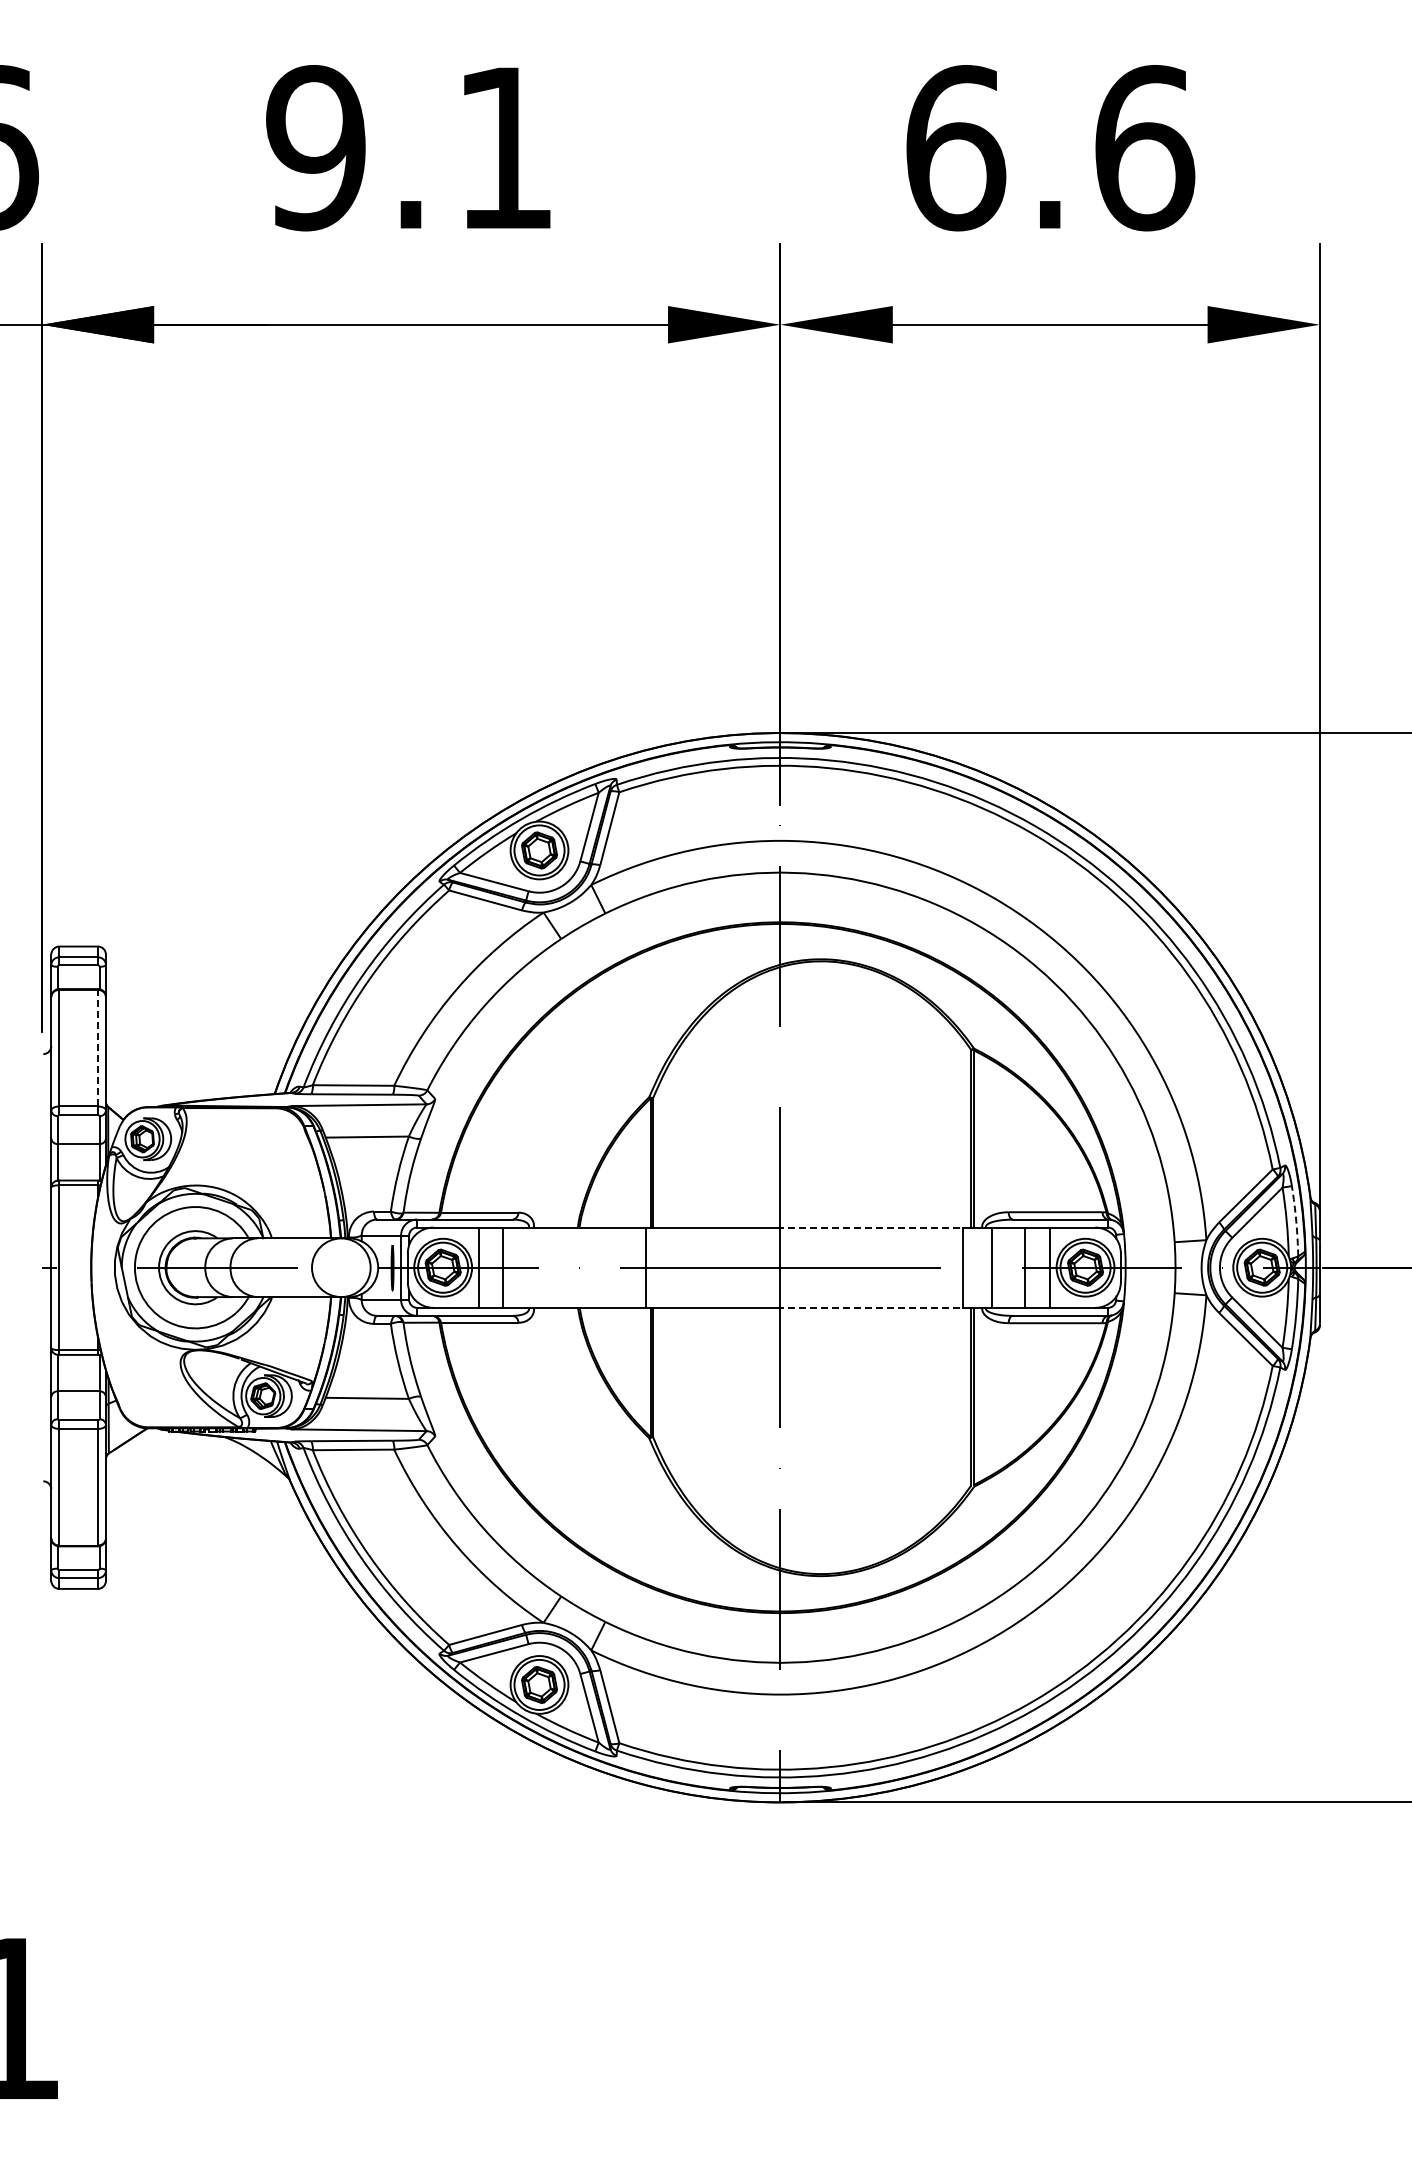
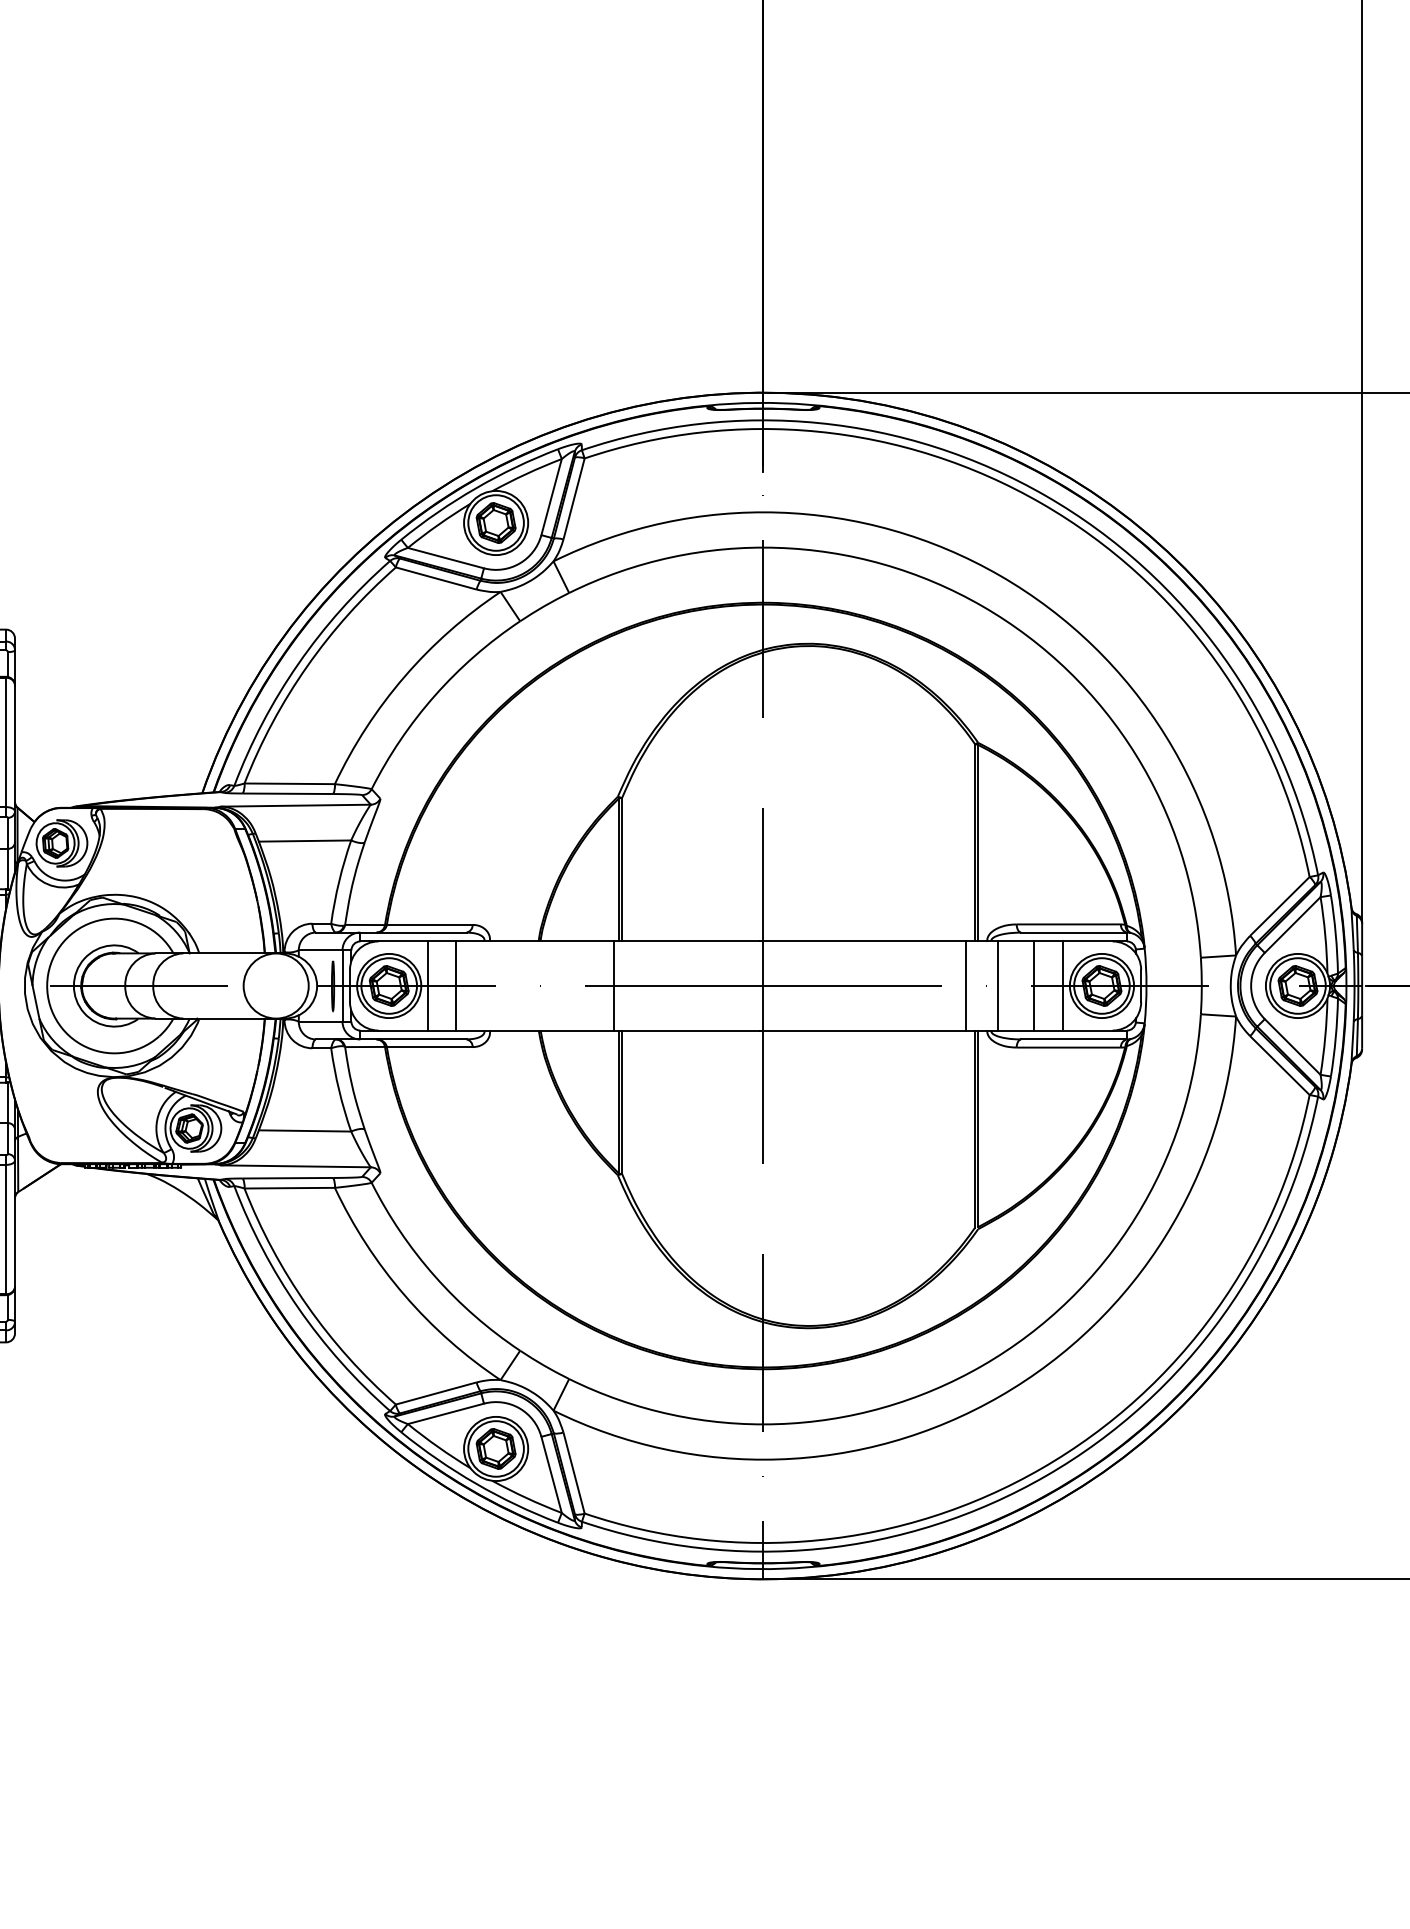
line: (97, 1047) -> (5, 741), dashed -> solid
arc: (1296, 1221) -> (1336, 934), dashed -> solid
line: (870, 1227) -> (863, 941), dashed -> solid
line: (870, 1307) -> (863, 1030), dashed -> solid

